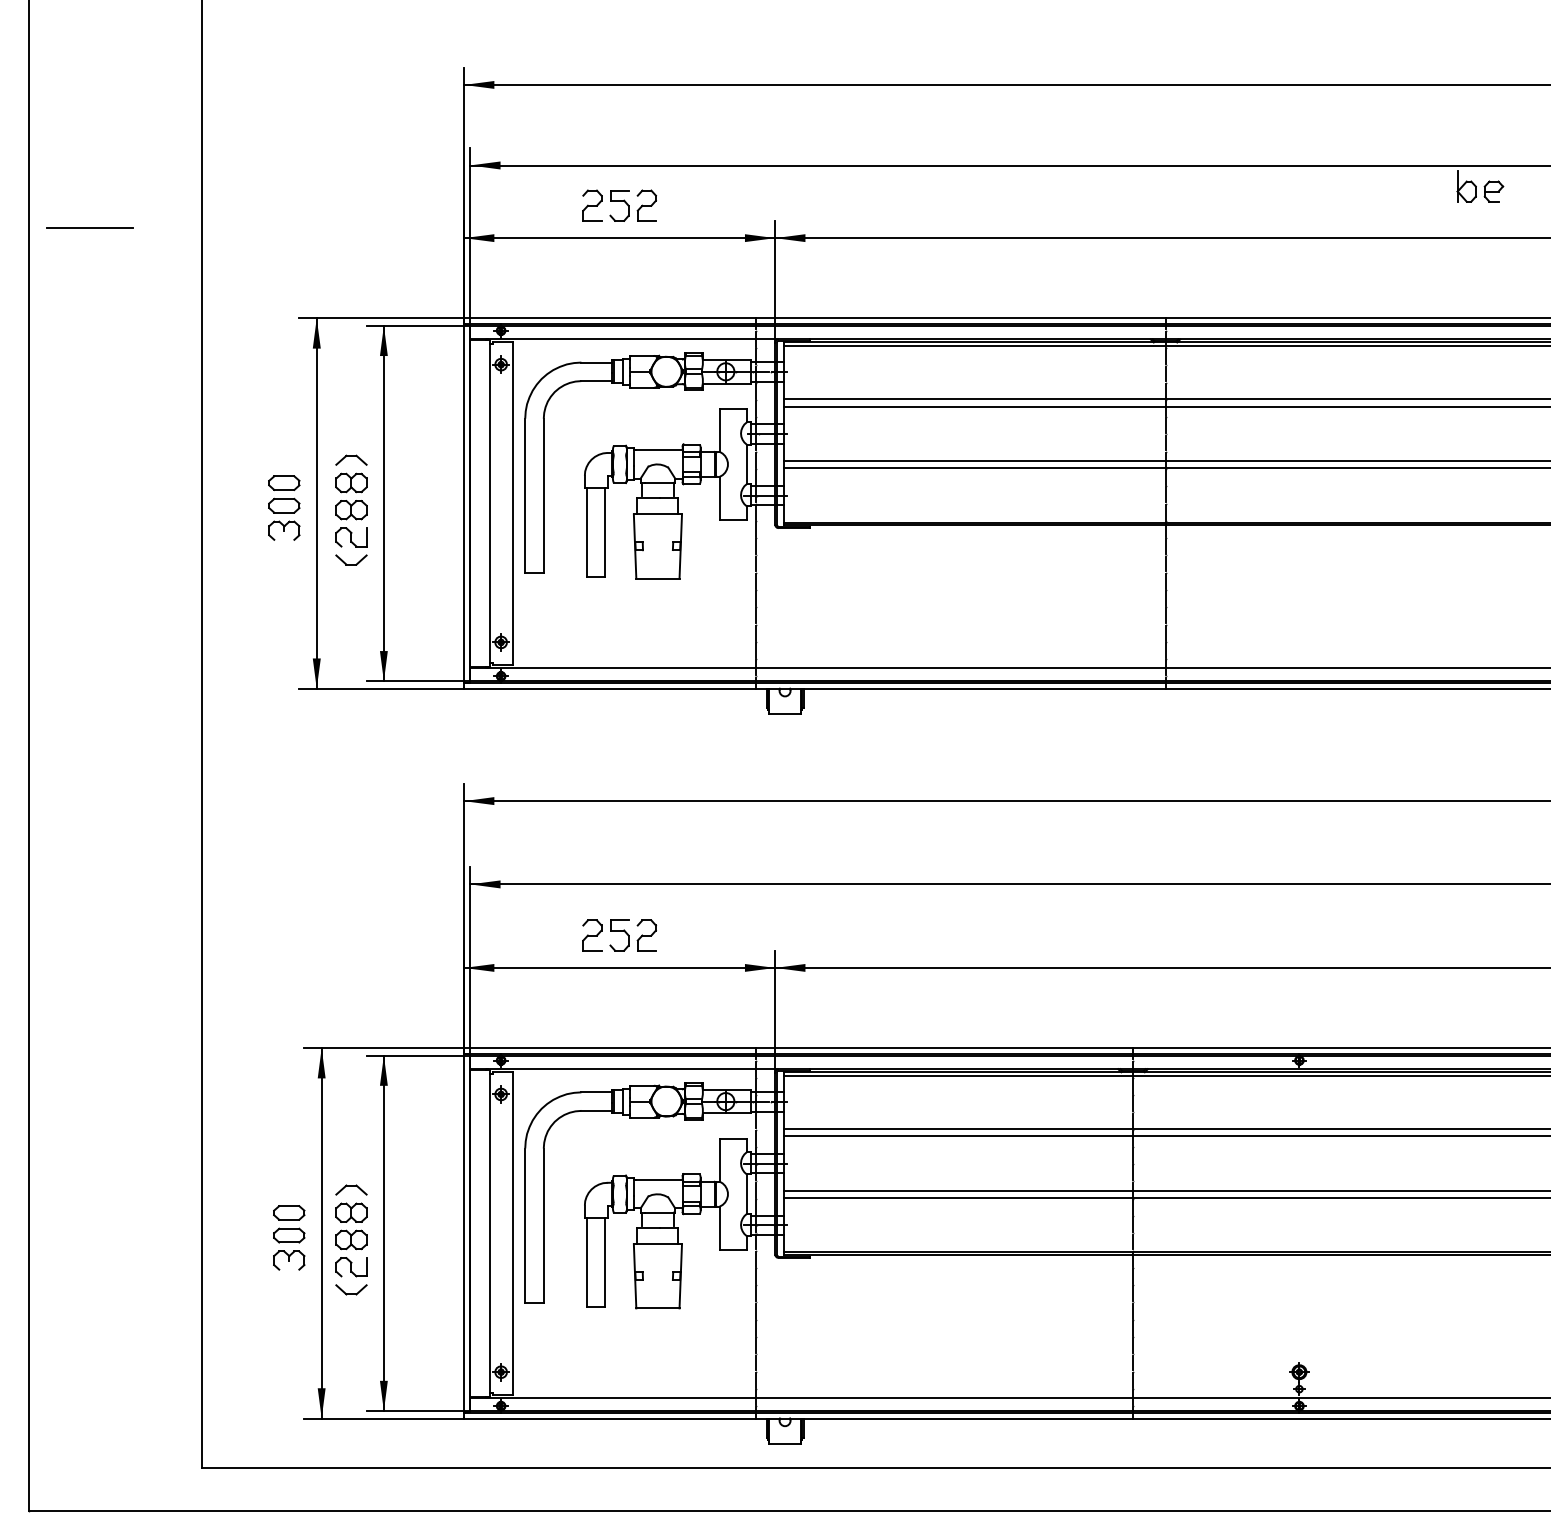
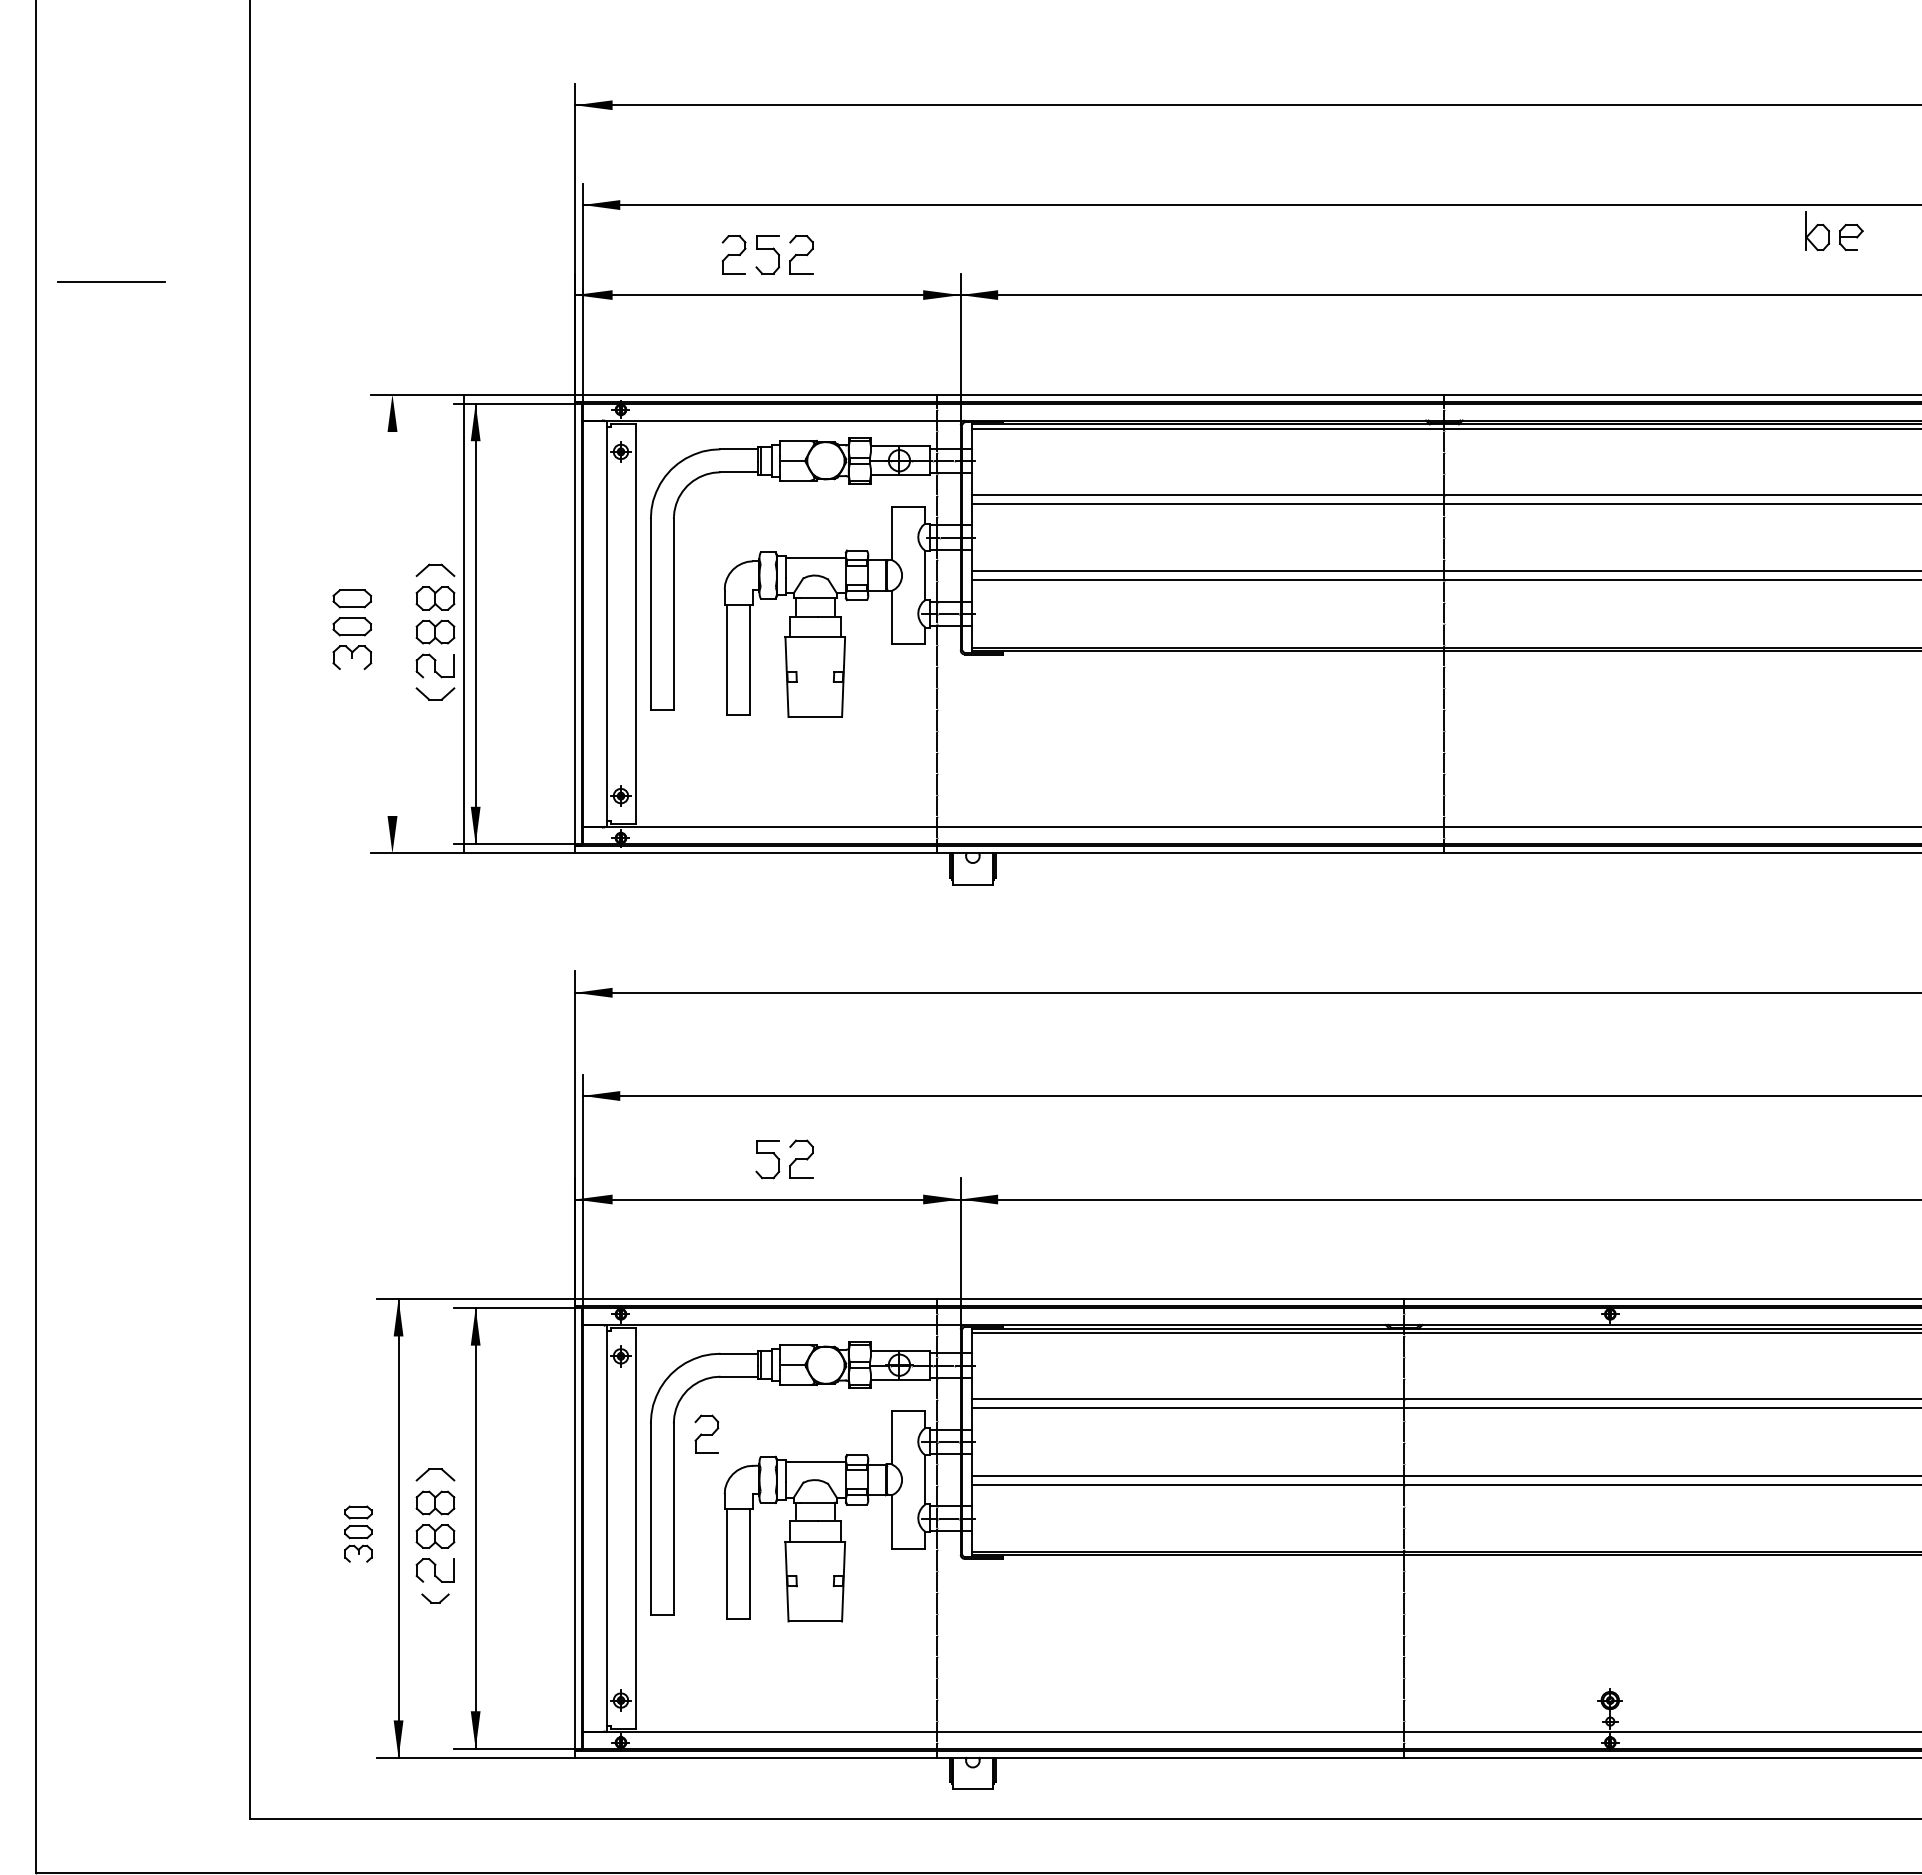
line: (316, 503) -> (464, 623), moved
part: (592, 935) -> (706, 1434), moved
part: (289, 1237) -> (358, 1533), size x0.7
part: (351, 1289) -> (435, 1598), size x0.7

